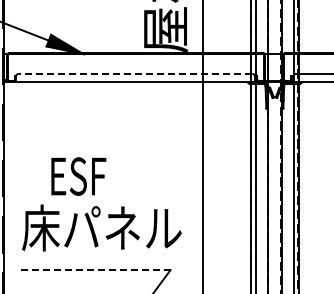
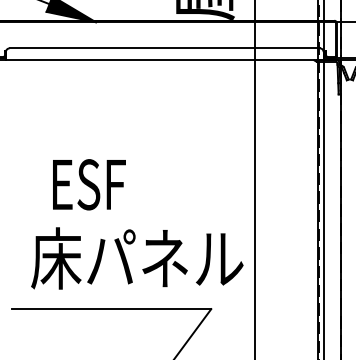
line: (135, 73) -> (164, 47), dashed -> solid
text: (101, 227) -> (136, 257), moved
line: (95, 270) -> (111, 309), dashed -> solid

